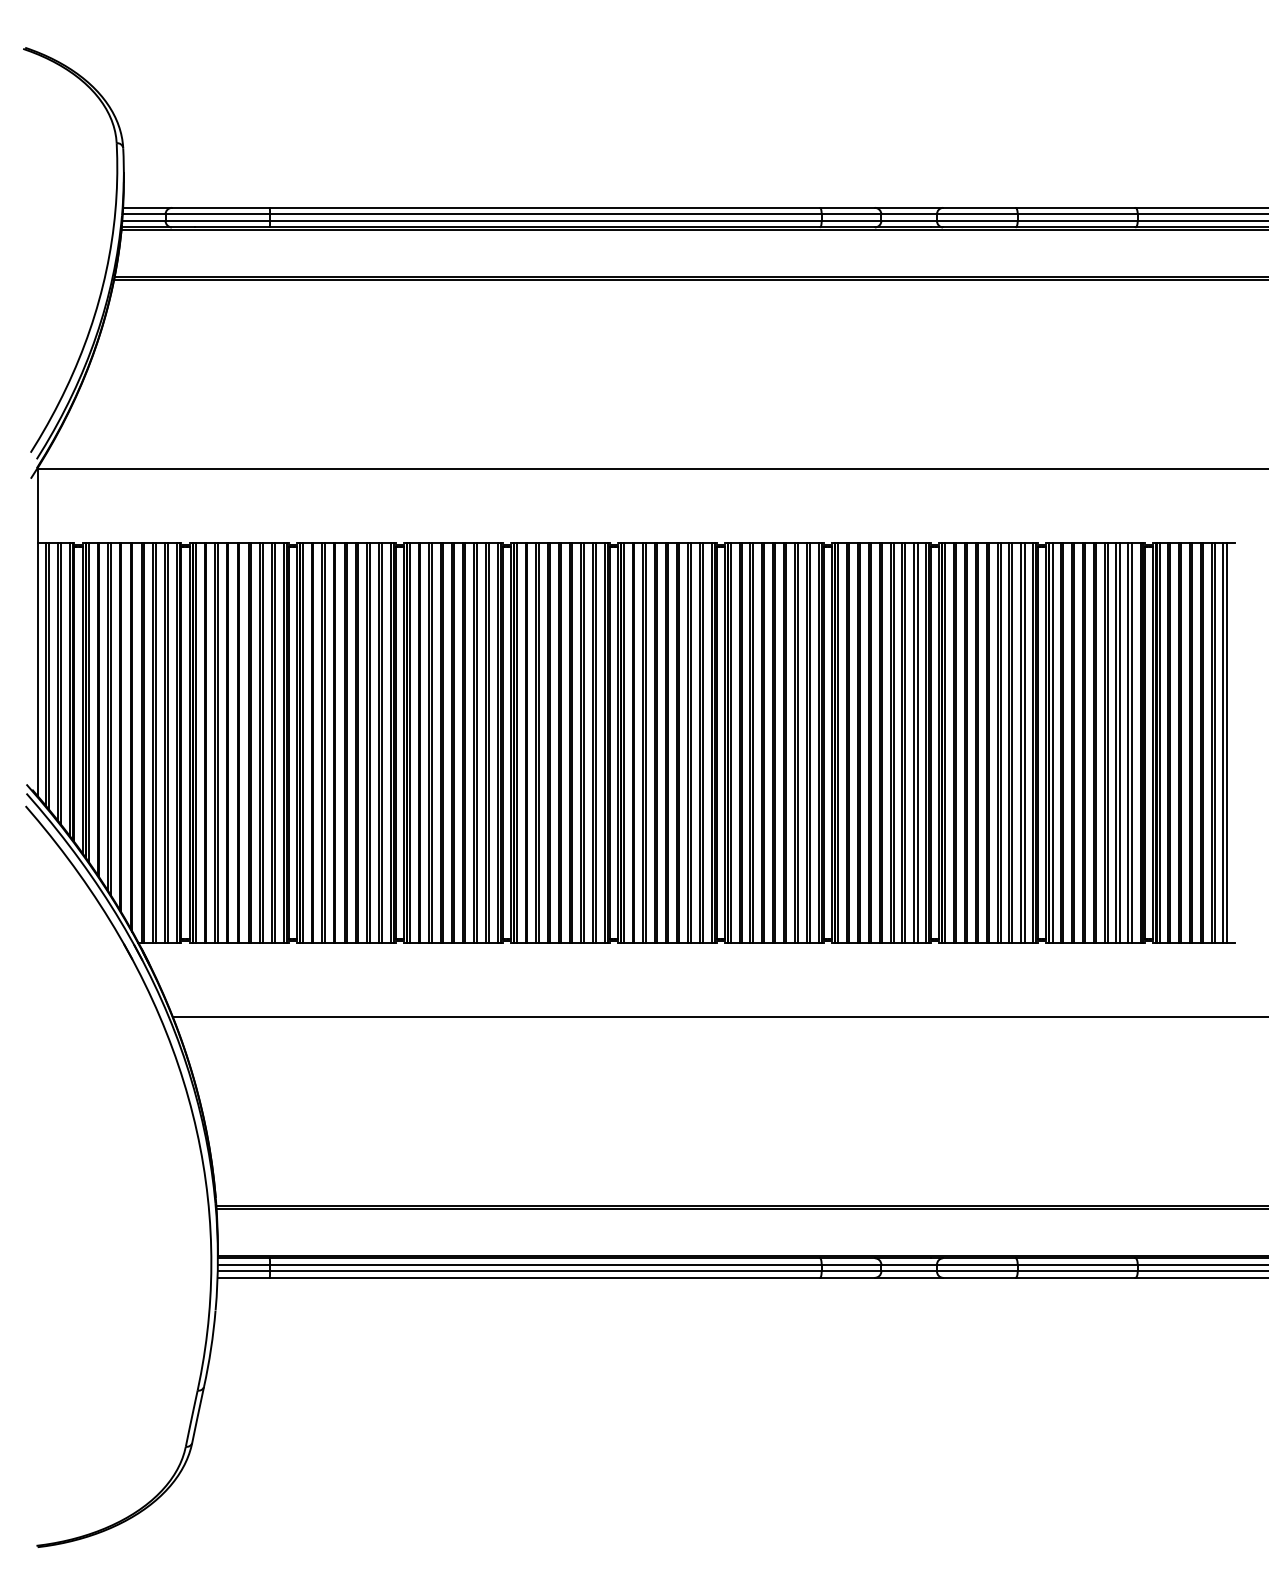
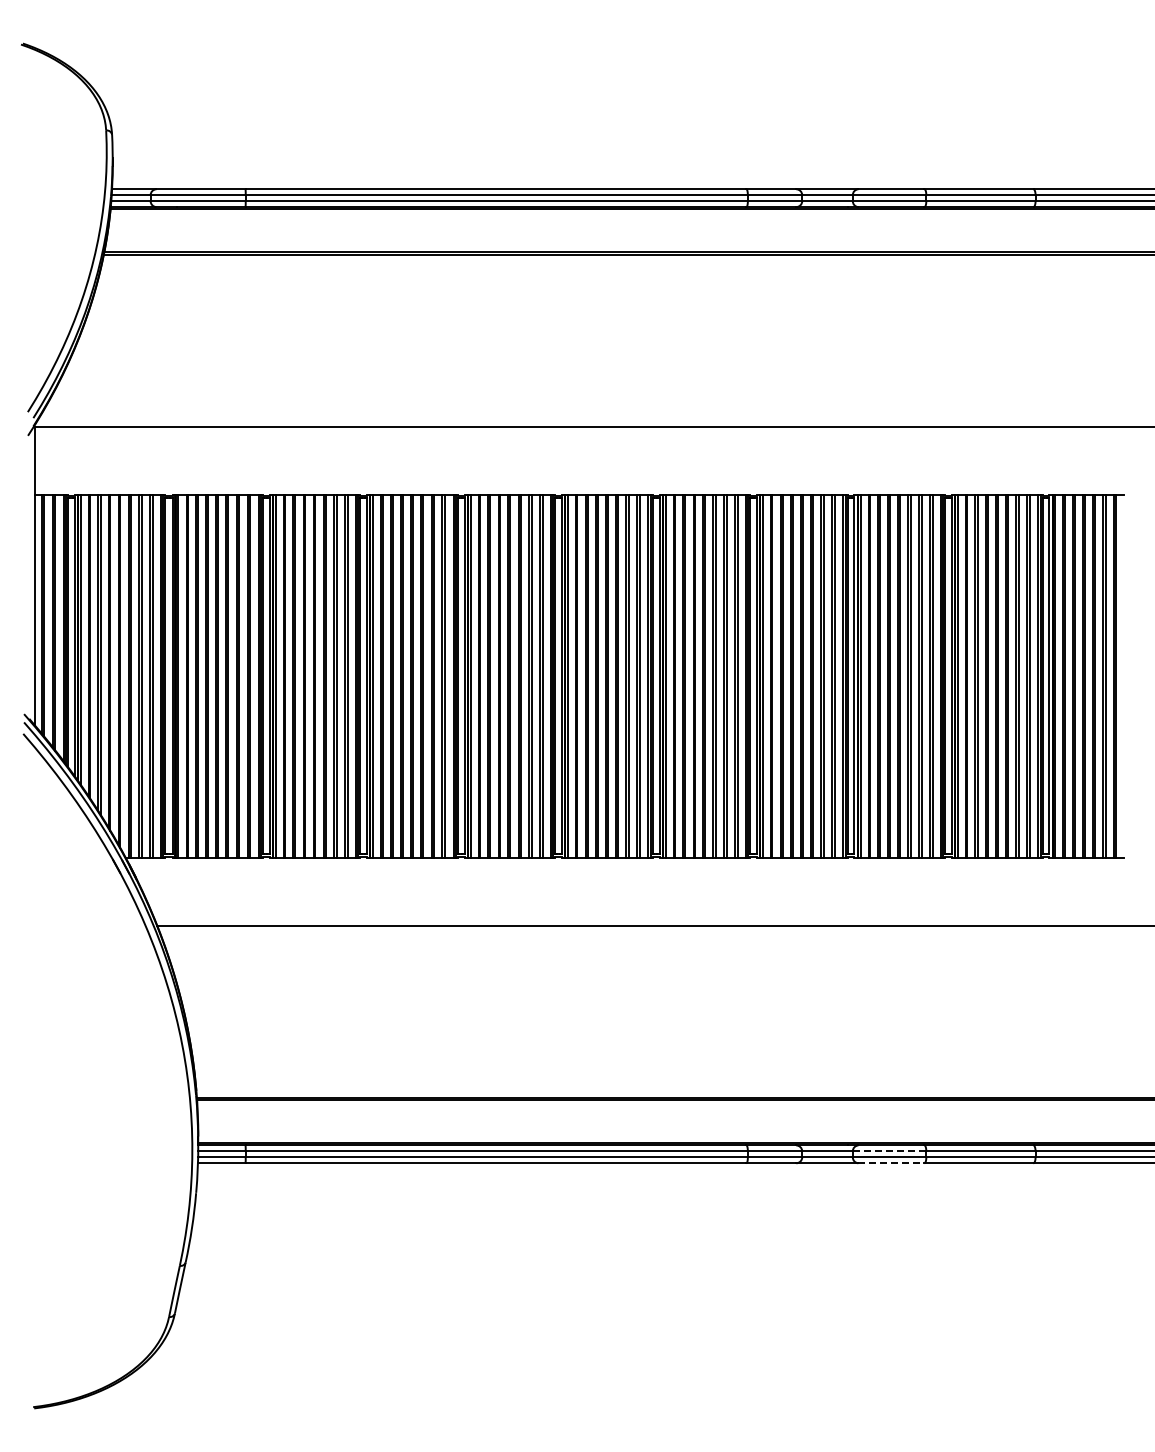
line: (977, 1264) -> (889, 1151), solid -> dashed
line: (979, 1278) -> (891, 1163), solid -> dashed

